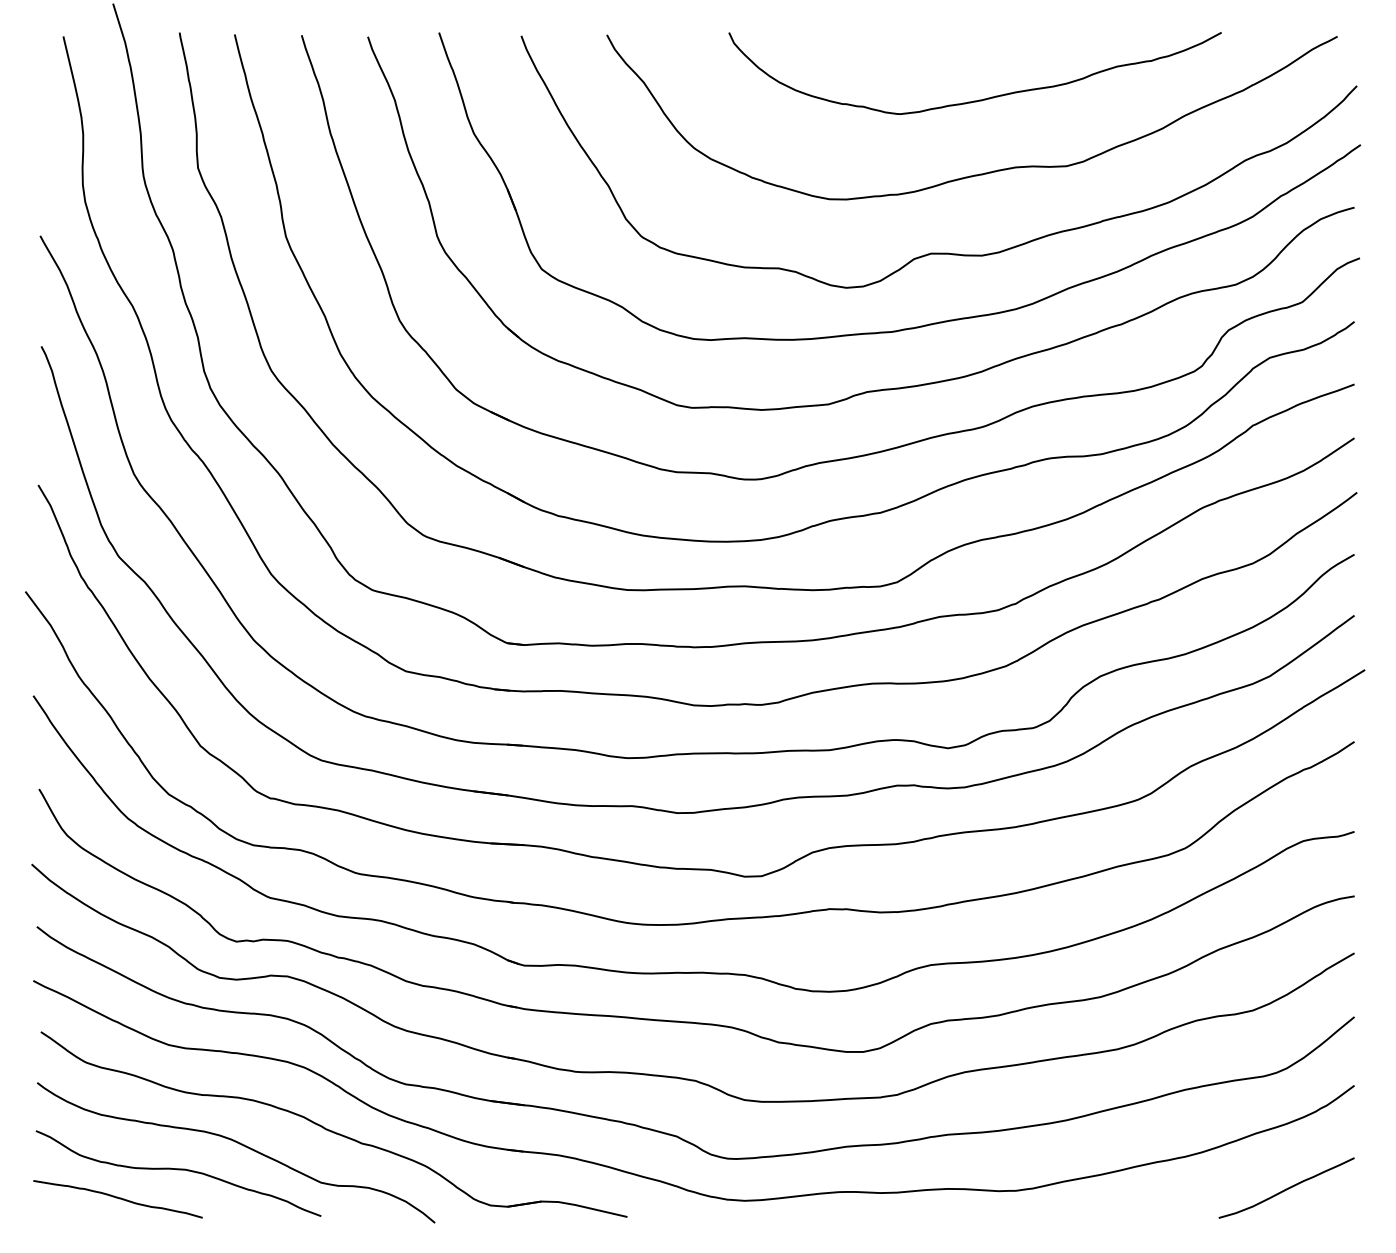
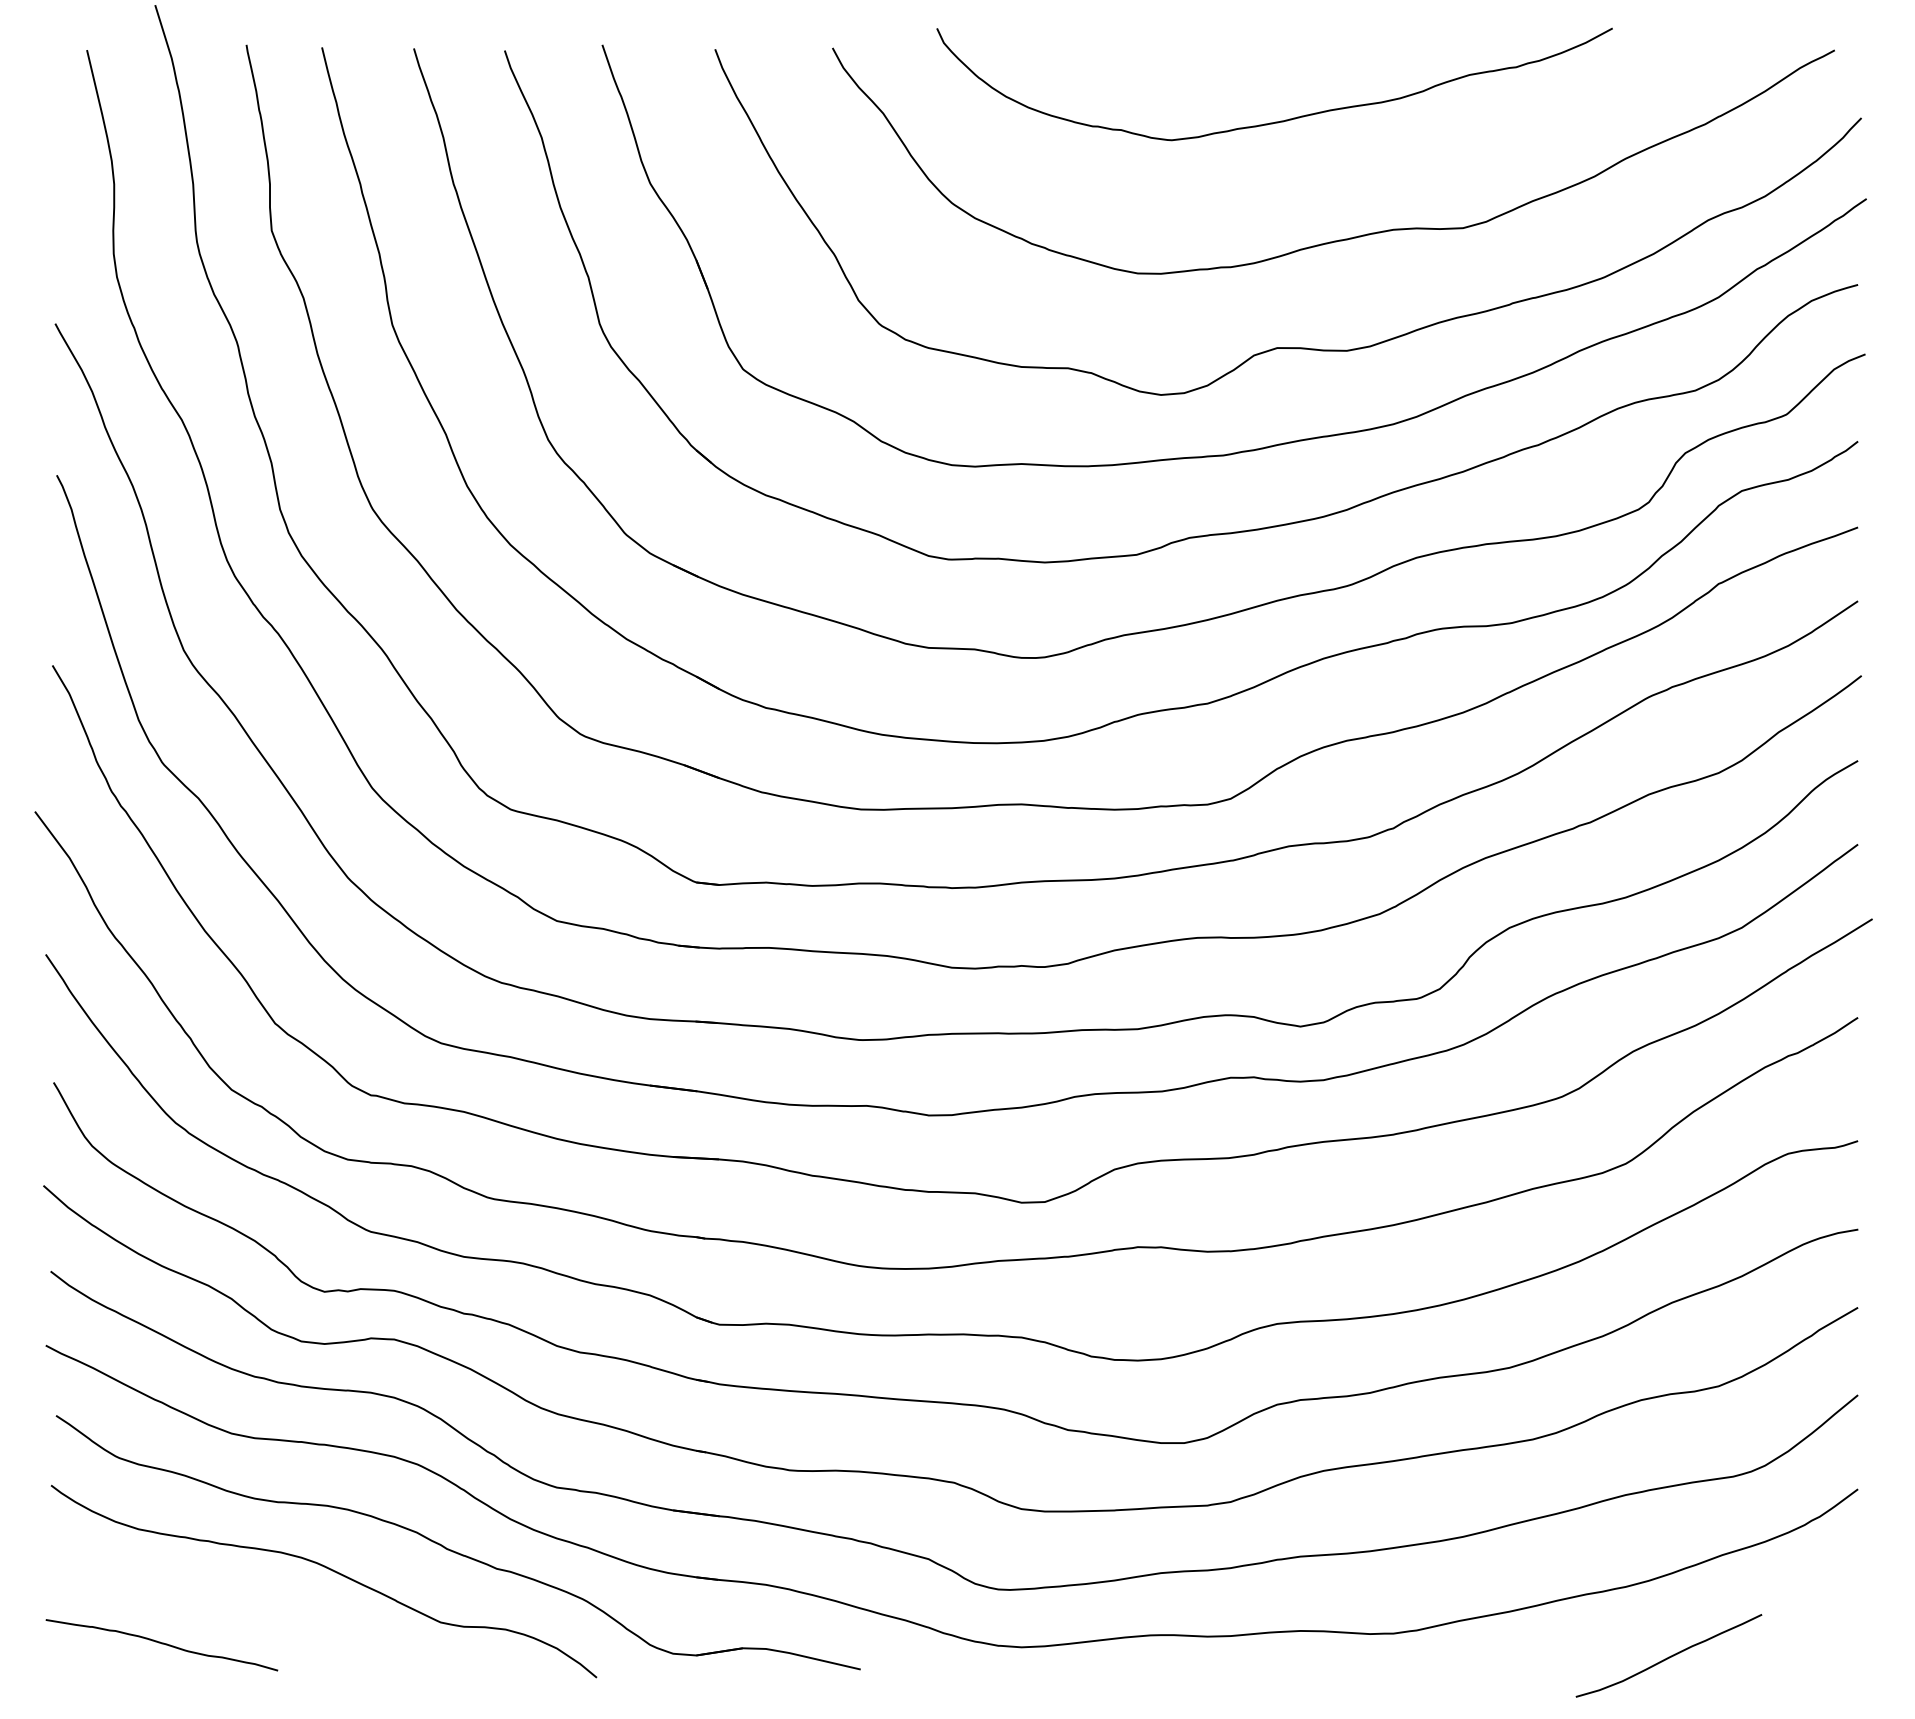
curve: (979, 99) -> (1280, 120), moved
curve: (178, 1170) -> (244, 1605), removed
curve: (1286, 1188) -> (1668, 1656), moved

